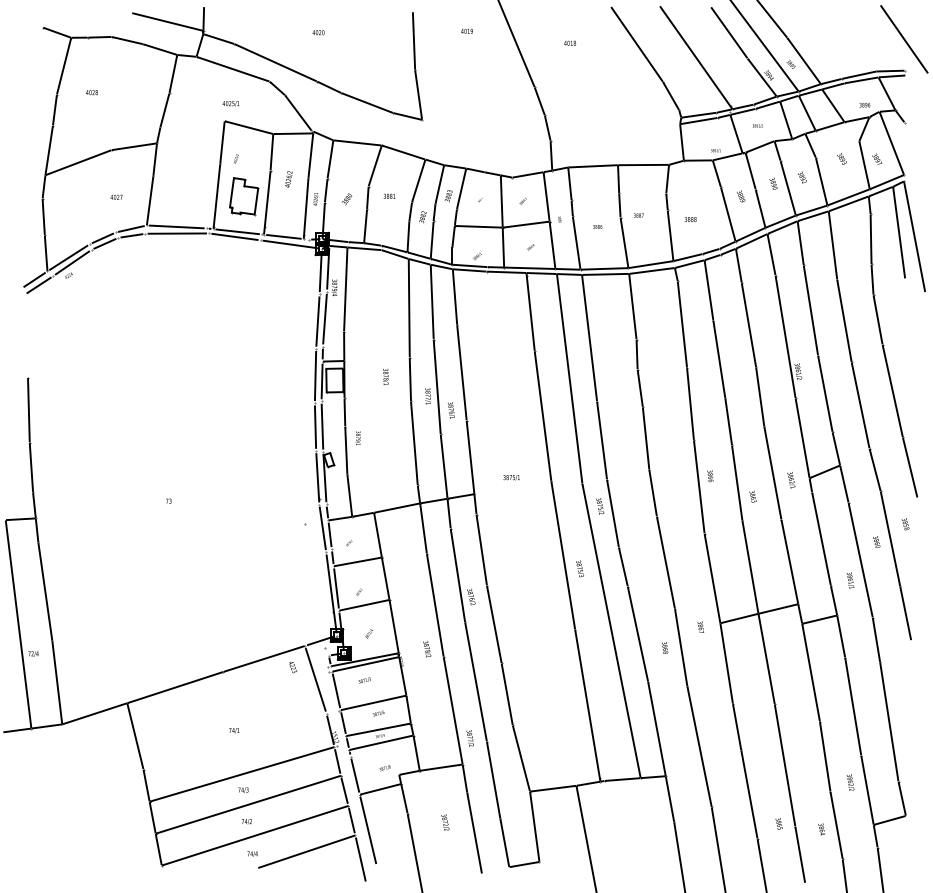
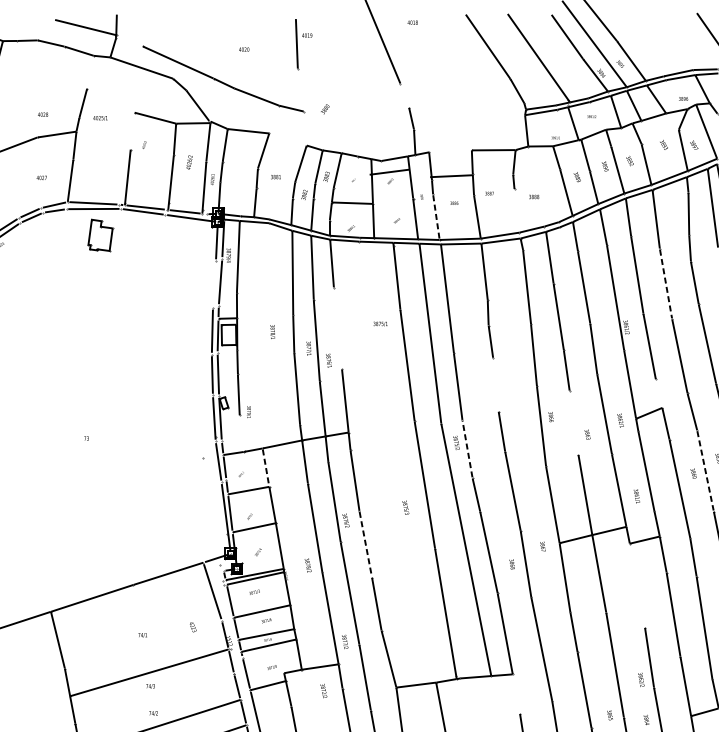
text: (466, 30) -> (306, 34), moved
text: (318, 32) -> (244, 49), moved
line: (218, 38) -> (129, 41), removed
text: (570, 42) -> (413, 21), moved
line: (173, 73) -> (90, 71), removed
text: (91, 92) -> (42, 114), moved
line: (418, 94) -> (300, 89), removed
line: (539, 101) -> (404, 95), removed
text: (230, 103) -> (100, 118), moved
line: (222, 142) -> (132, 130), removed
line: (403, 152) -> (287, 139), removed
line: (592, 166) -> (450, 176), moved
part: (244, 196) -> (100, 235), moved
text: (347, 199) -> (325, 109), moved
line: (525, 224) -> (389, 172), moved
line: (670, 235) -> (516, 210), removed
line: (576, 243) -> (436, 217), solid -> dashed
line: (317, 321) -> (214, 284), removed
line: (844, 321) -> (666, 284), solid -> dashed
line: (461, 372) -> (337, 328), removed
text: (358, 438) -> (249, 412), moved
line: (645, 438) -> (495, 384), removed
line: (835, 448) -> (658, 393), removed
text: (511, 477) -> (380, 323), moved
line: (737, 482) -> (574, 422), removed
line: (349, 495) -> (241, 433), removed
line: (612, 513) -> (467, 449), solid -> dashed
line: (378, 535) -> (266, 467), solid -> dashed
line: (890, 539) -> (705, 471), solid -> dashed
text: (579, 568) -> (405, 507), moved
text: (850, 580) -> (636, 496), moved
line: (494, 624) -> (365, 544), solid -> dashed
text: (292, 667) -> (192, 627), moved
line: (810, 672) -> (636, 585), removed
text: (850, 782) -> (641, 679), moved
line: (669, 799) -> (515, 694), removed
line: (248, 804) -> (154, 698), removed
text: (445, 822) -> (323, 690), moved

